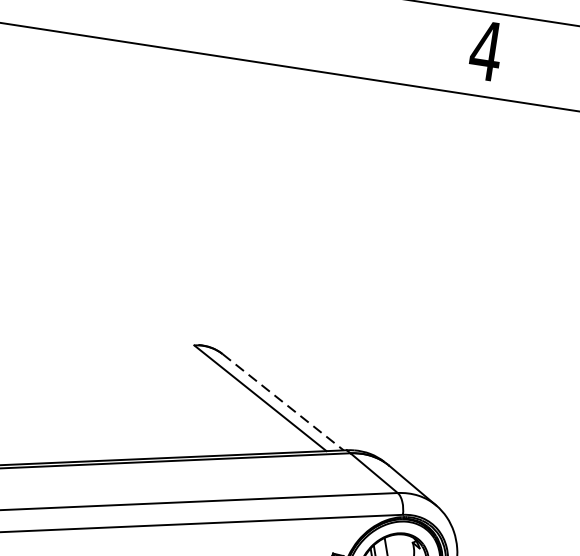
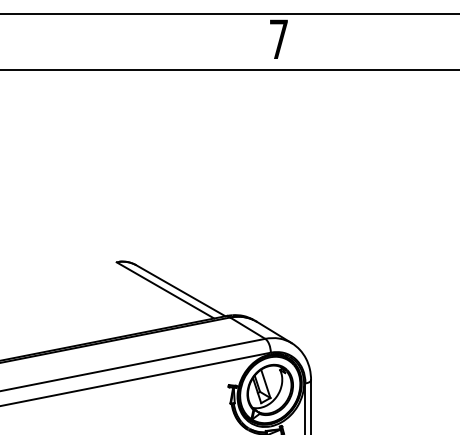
text: (485, 49) -> (278, 38), 4 -> 7
line: (284, 403) -> (181, 291), dashed -> solid

